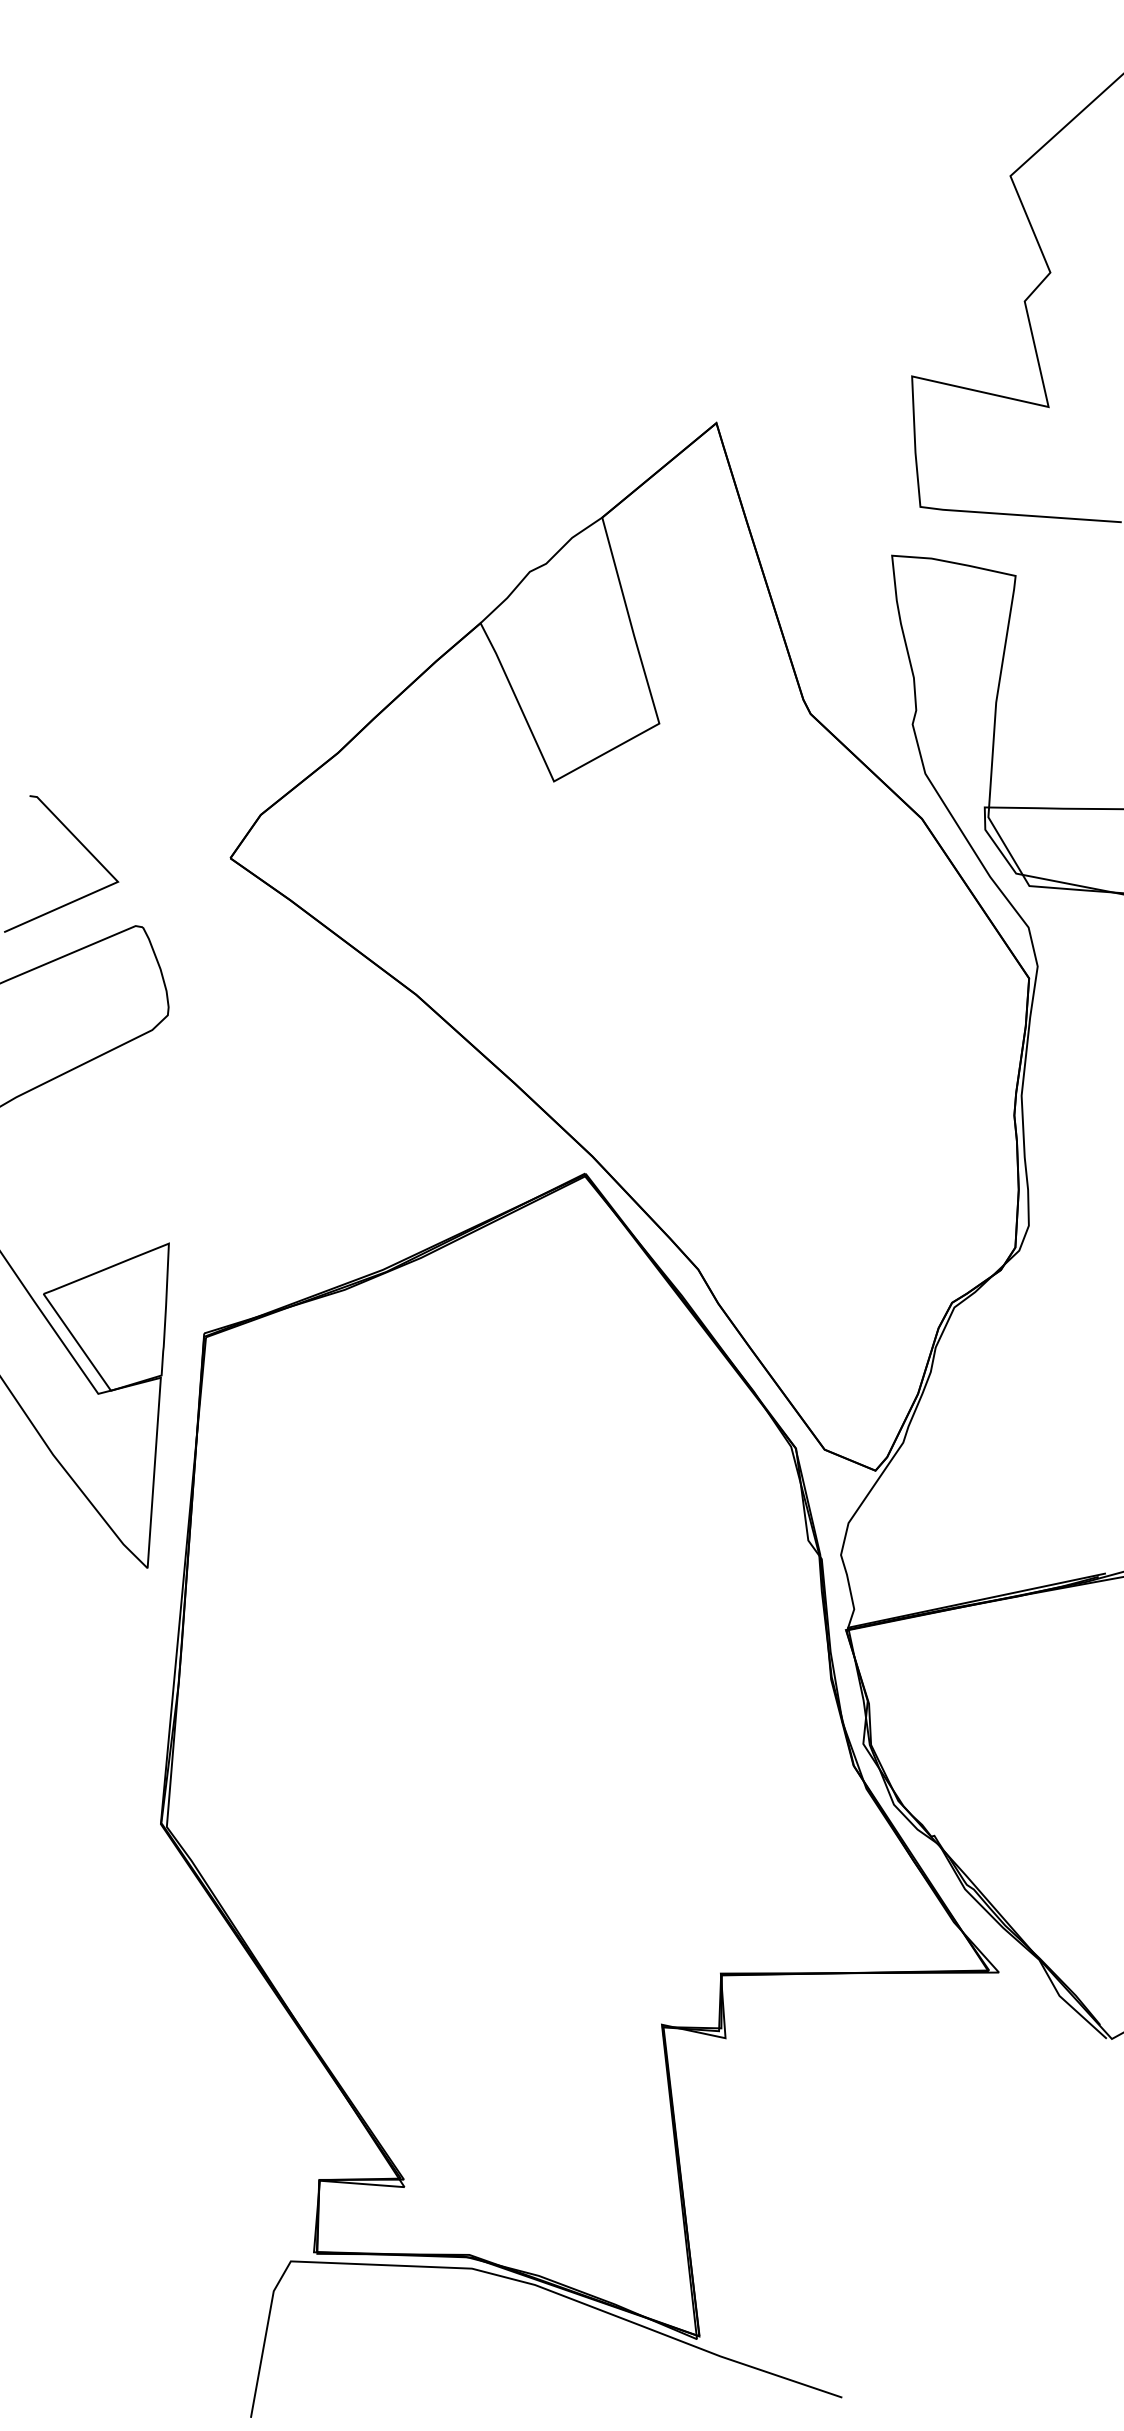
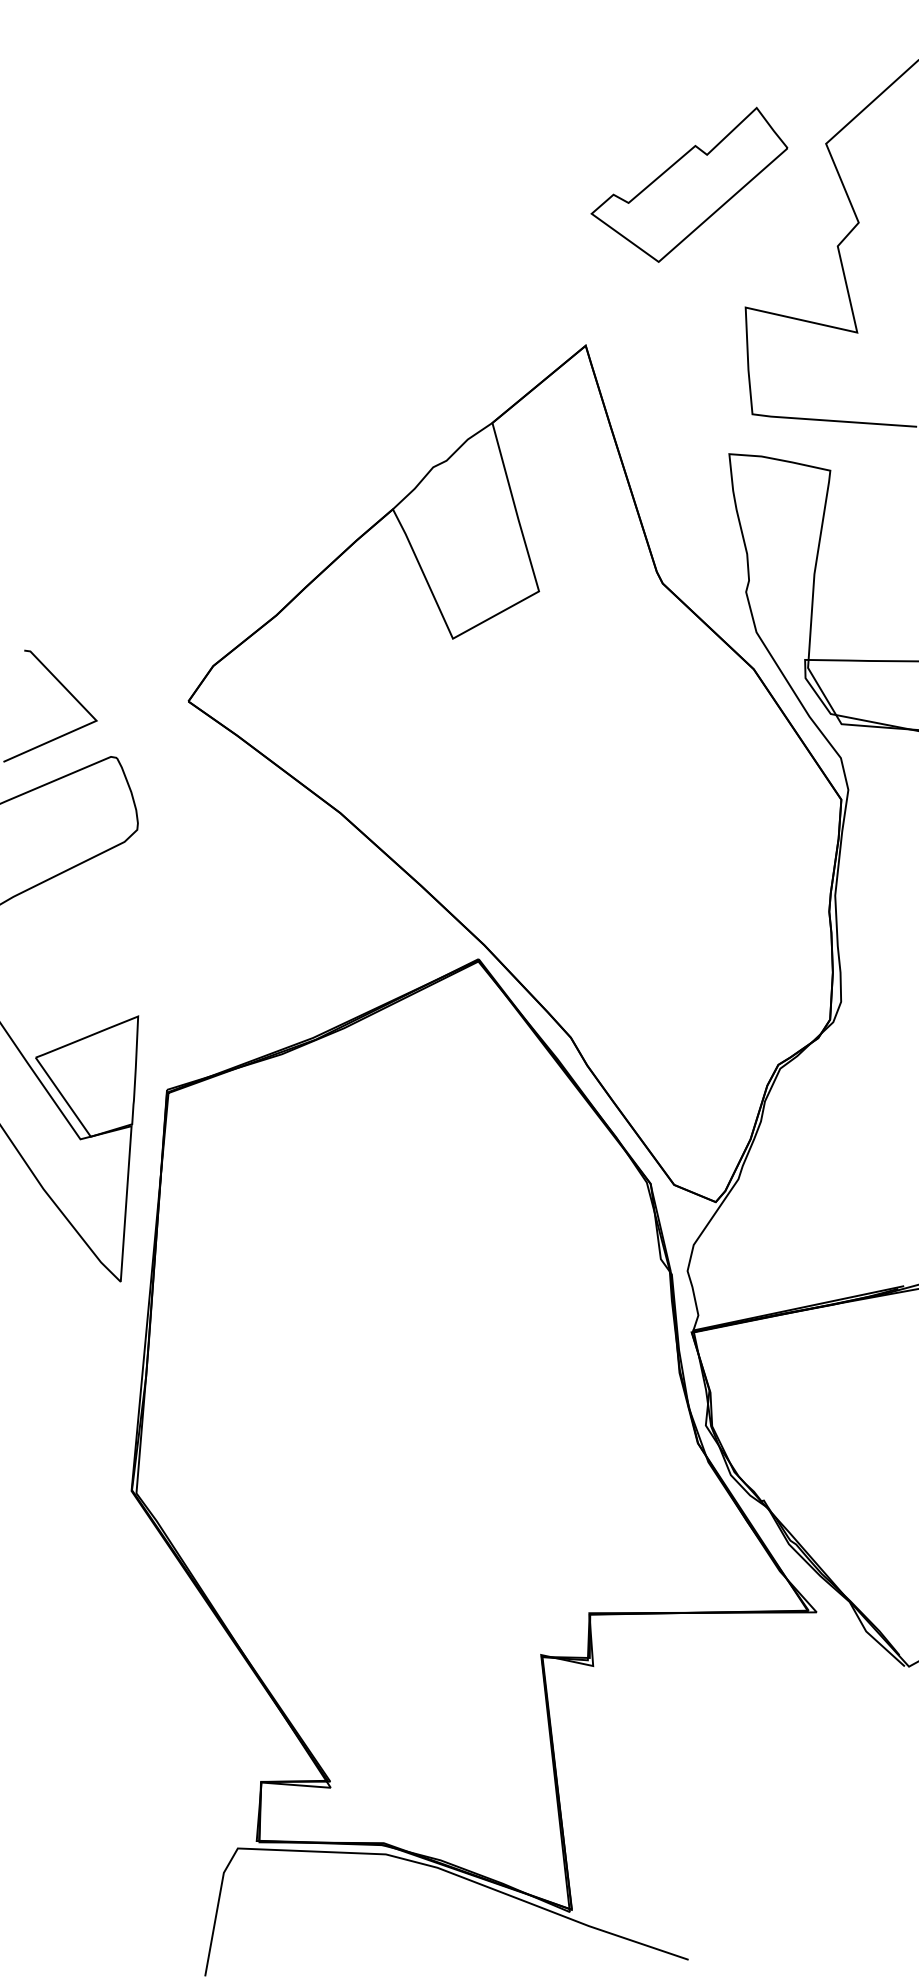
part: (843, 225) -> (689, 184), added

